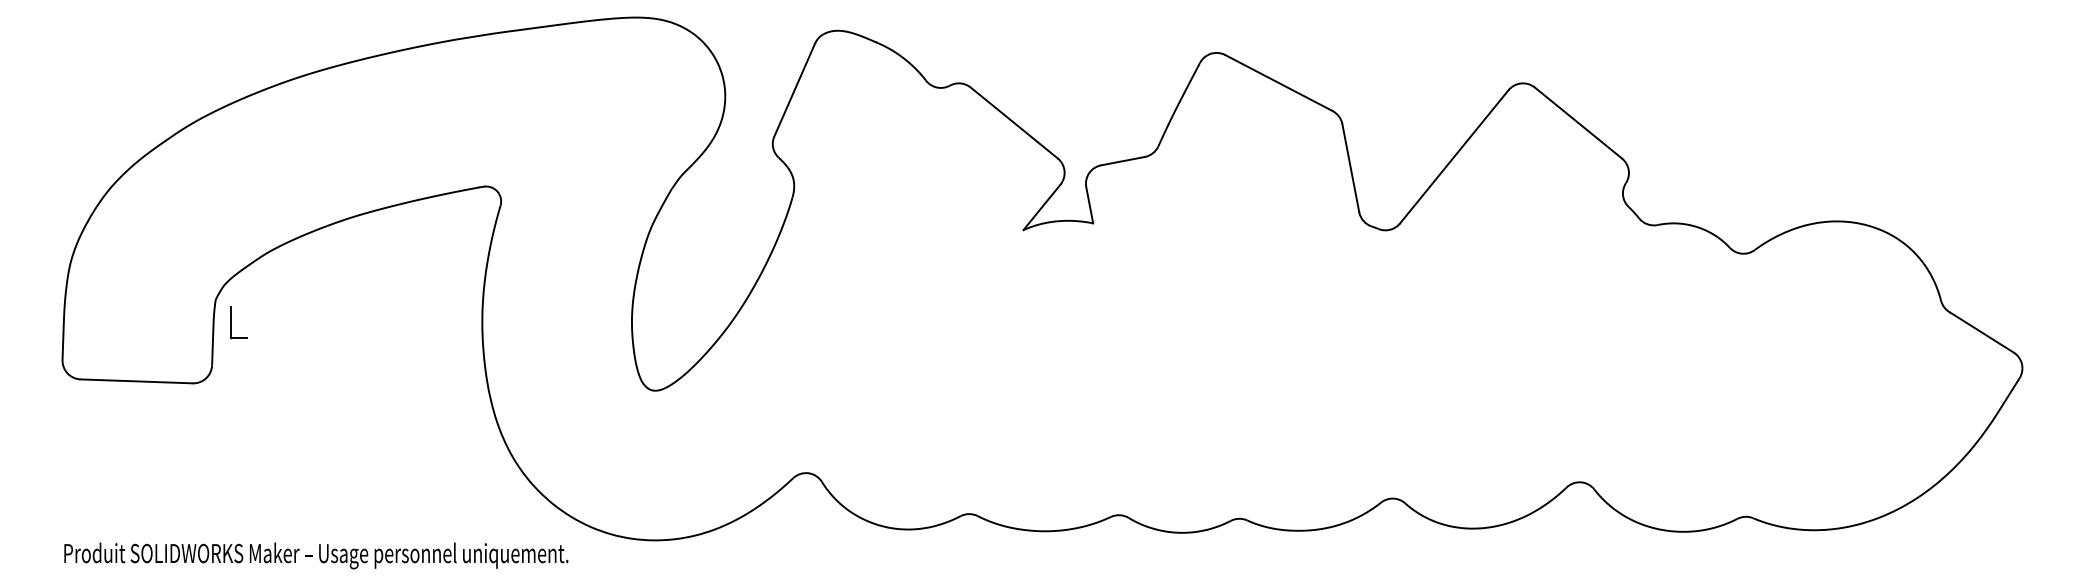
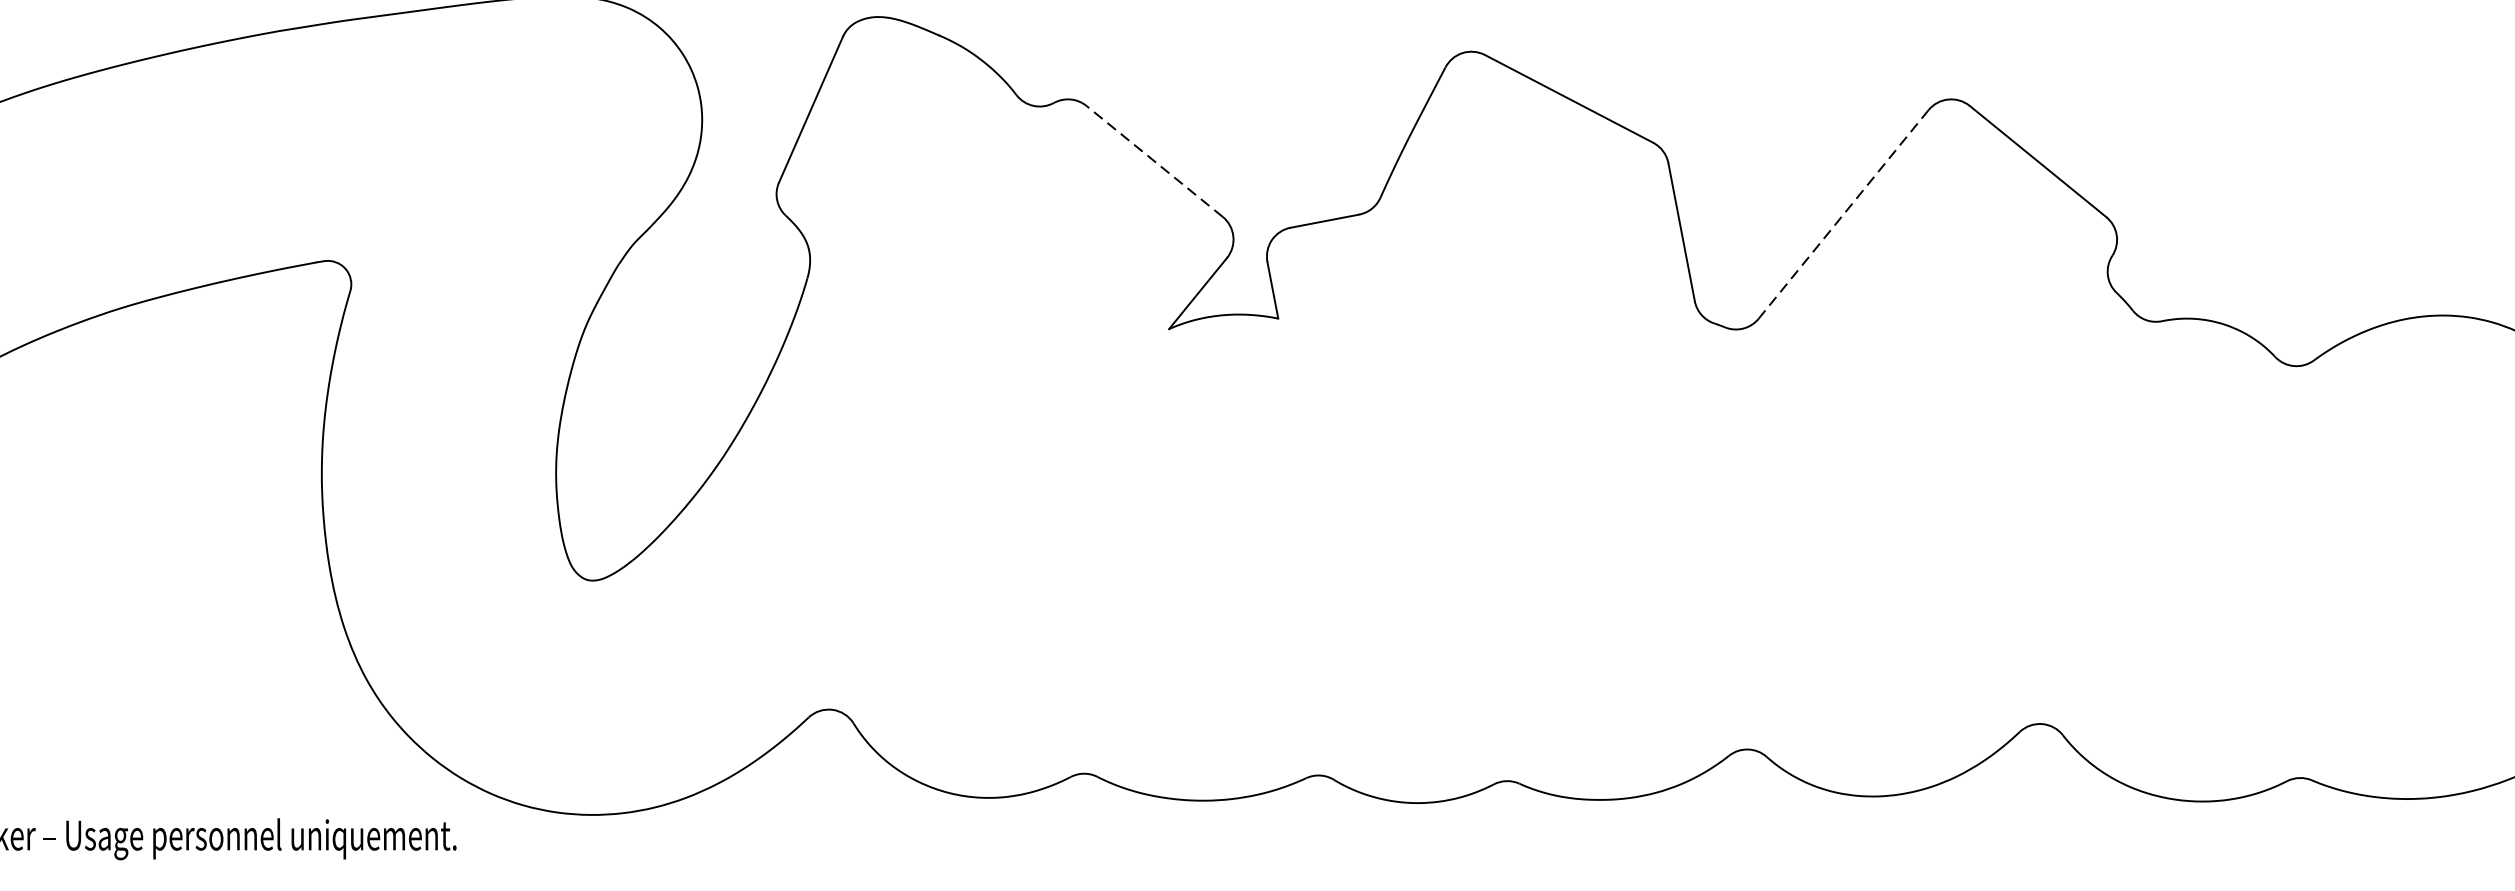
line: (1013, 122) -> (1153, 160), solid -> dashed
line: (1454, 156) -> (1843, 213), solid -> dashed

